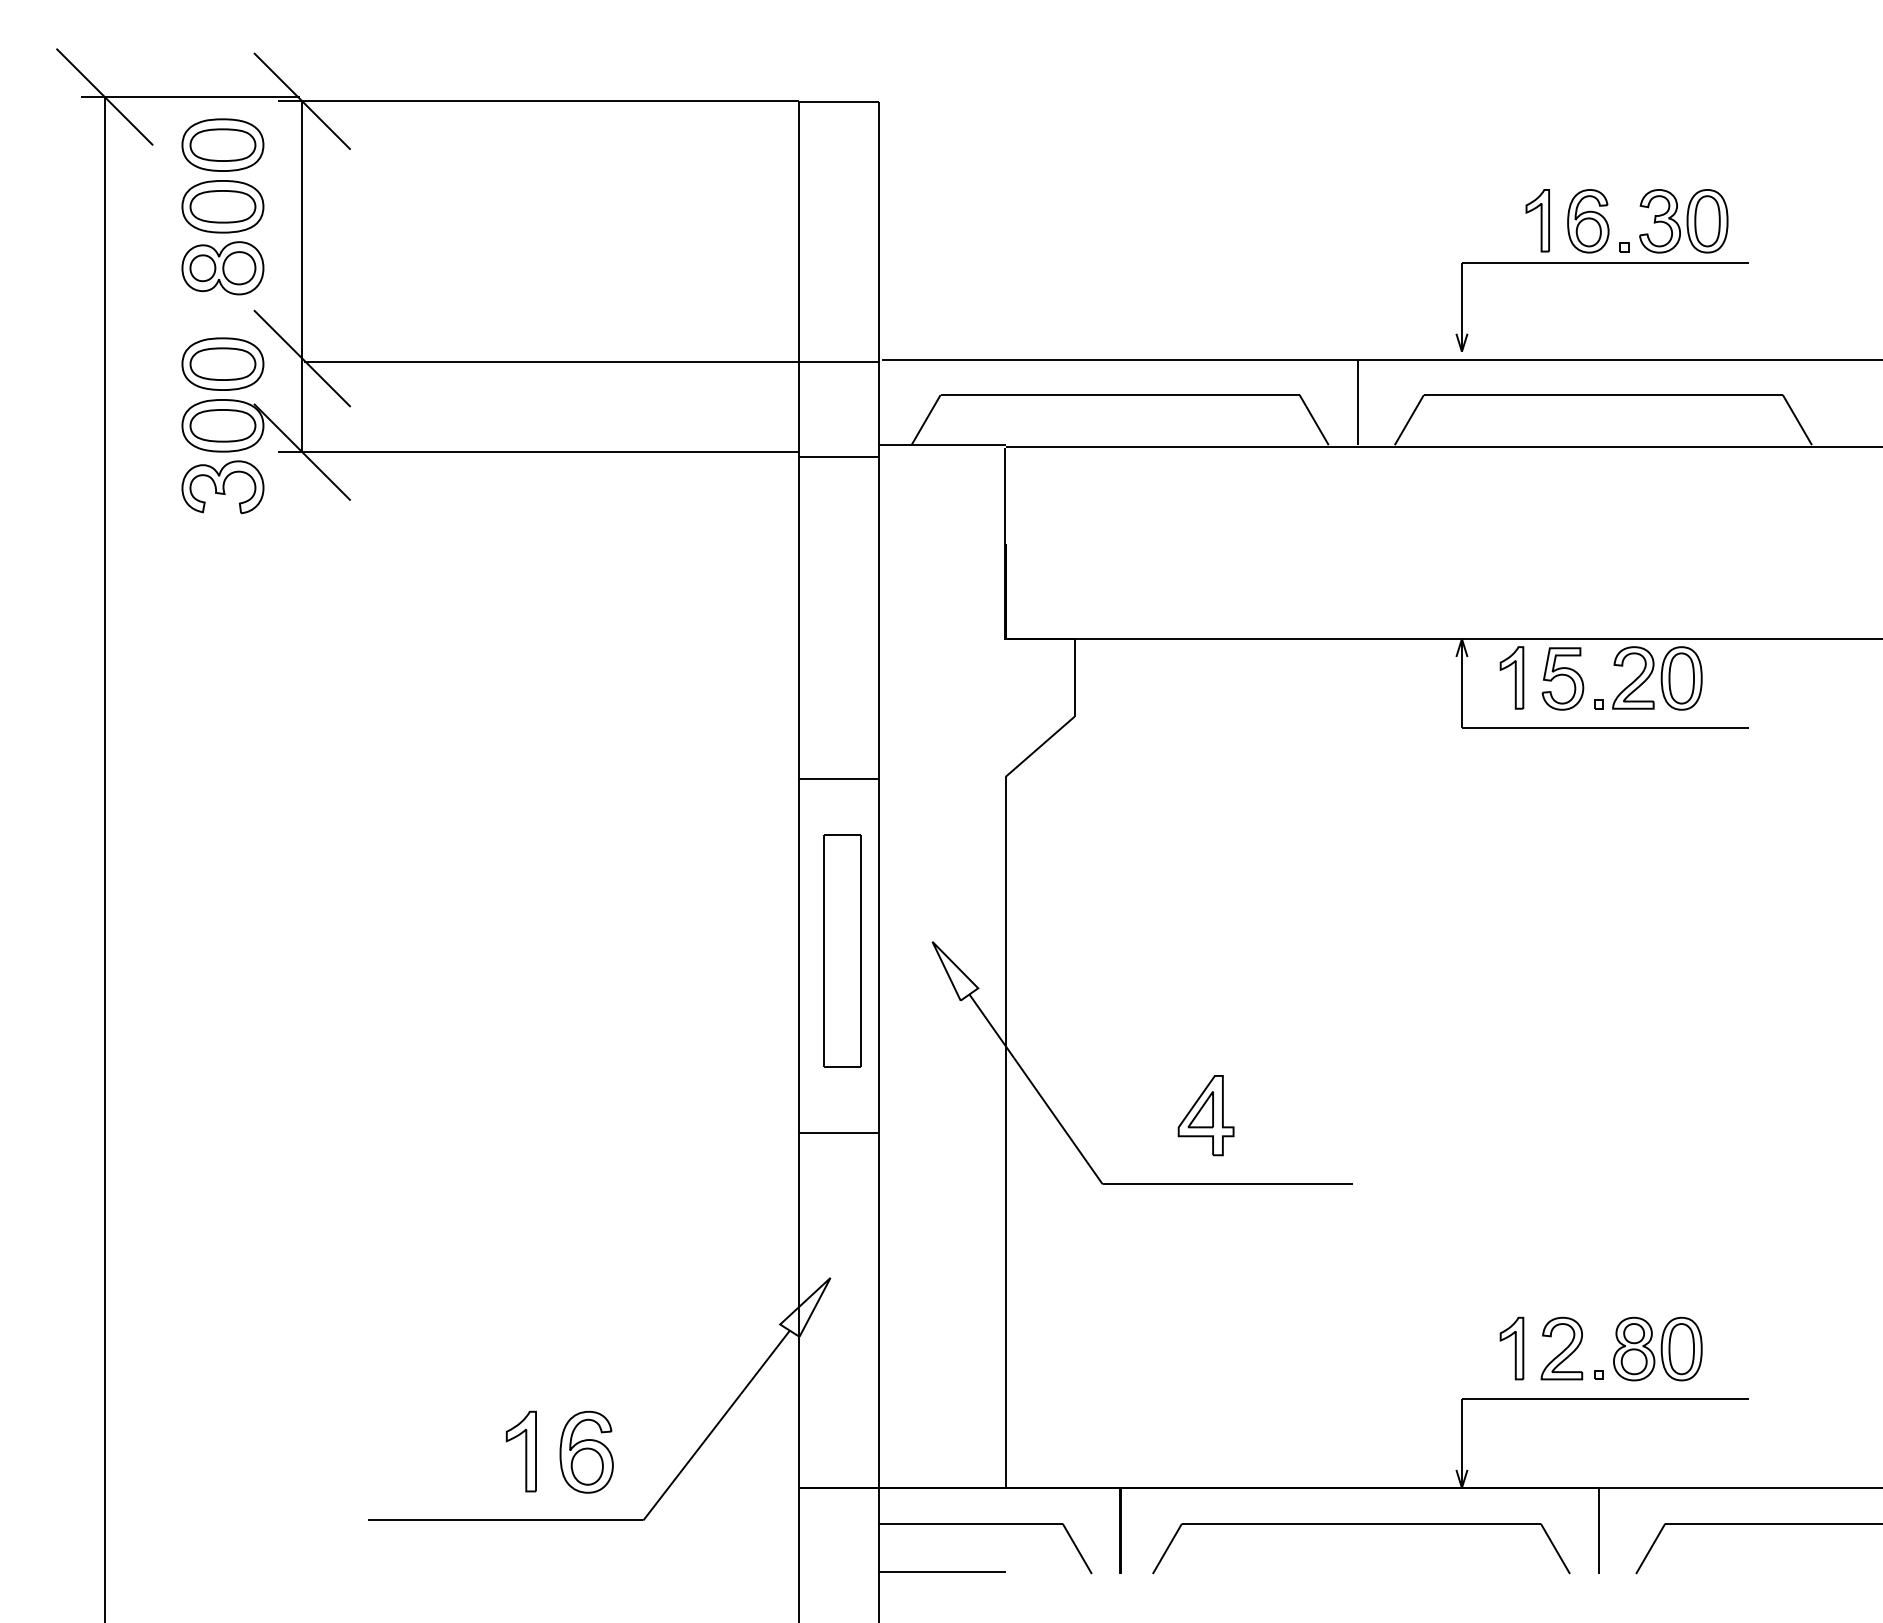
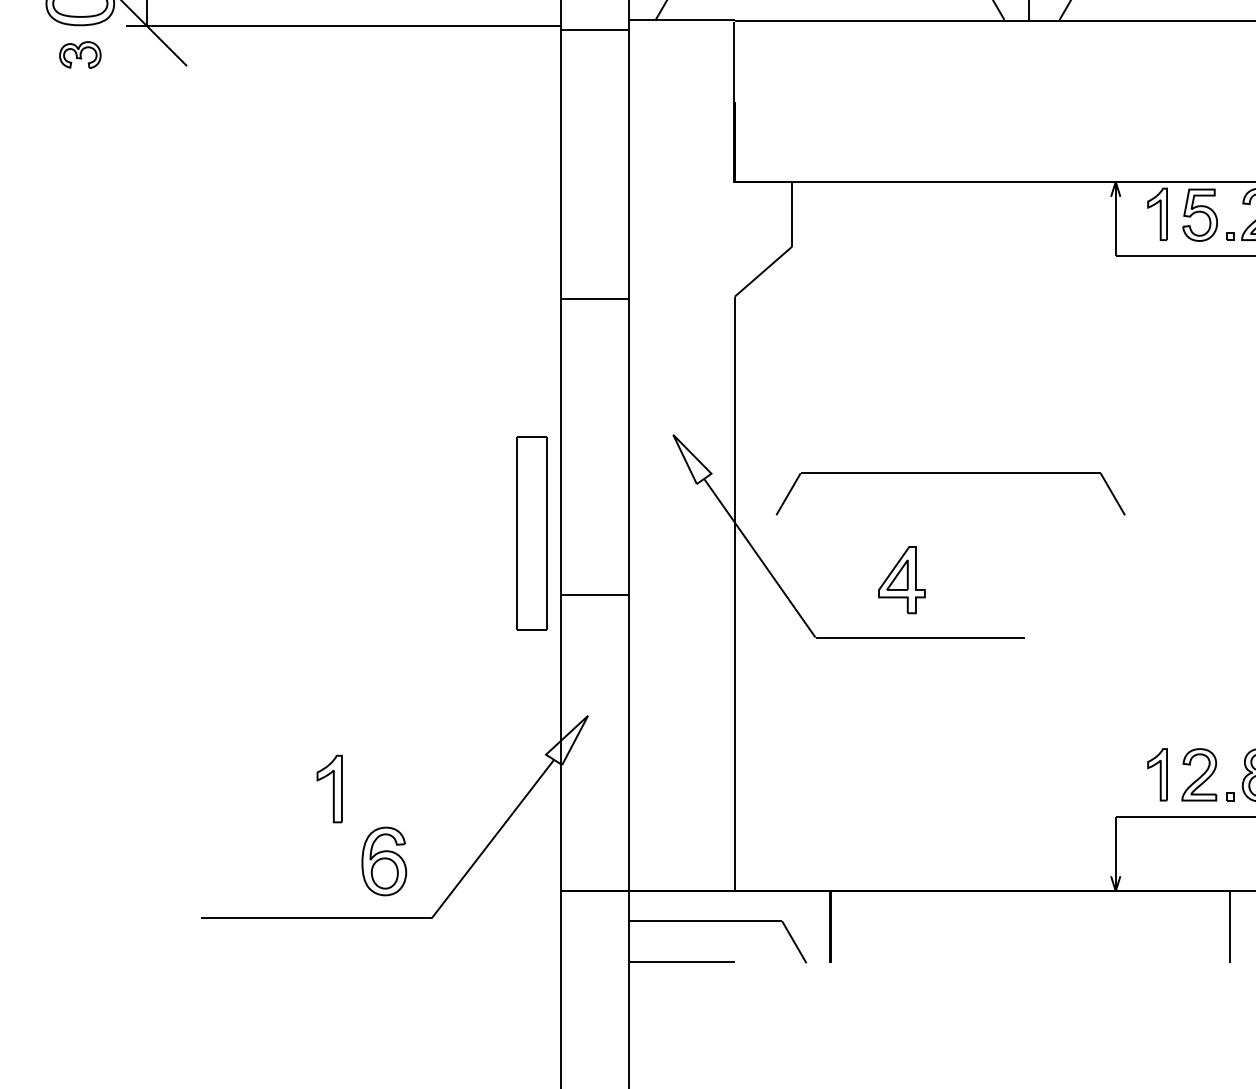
part: (222, 487) -> (79, 55), size x0.6
part: (842, 950) -> (532, 533), moved
part: (520, 1451) -> (328, 788), moved
part: (1361, 1524) -> (950, 473), moved

